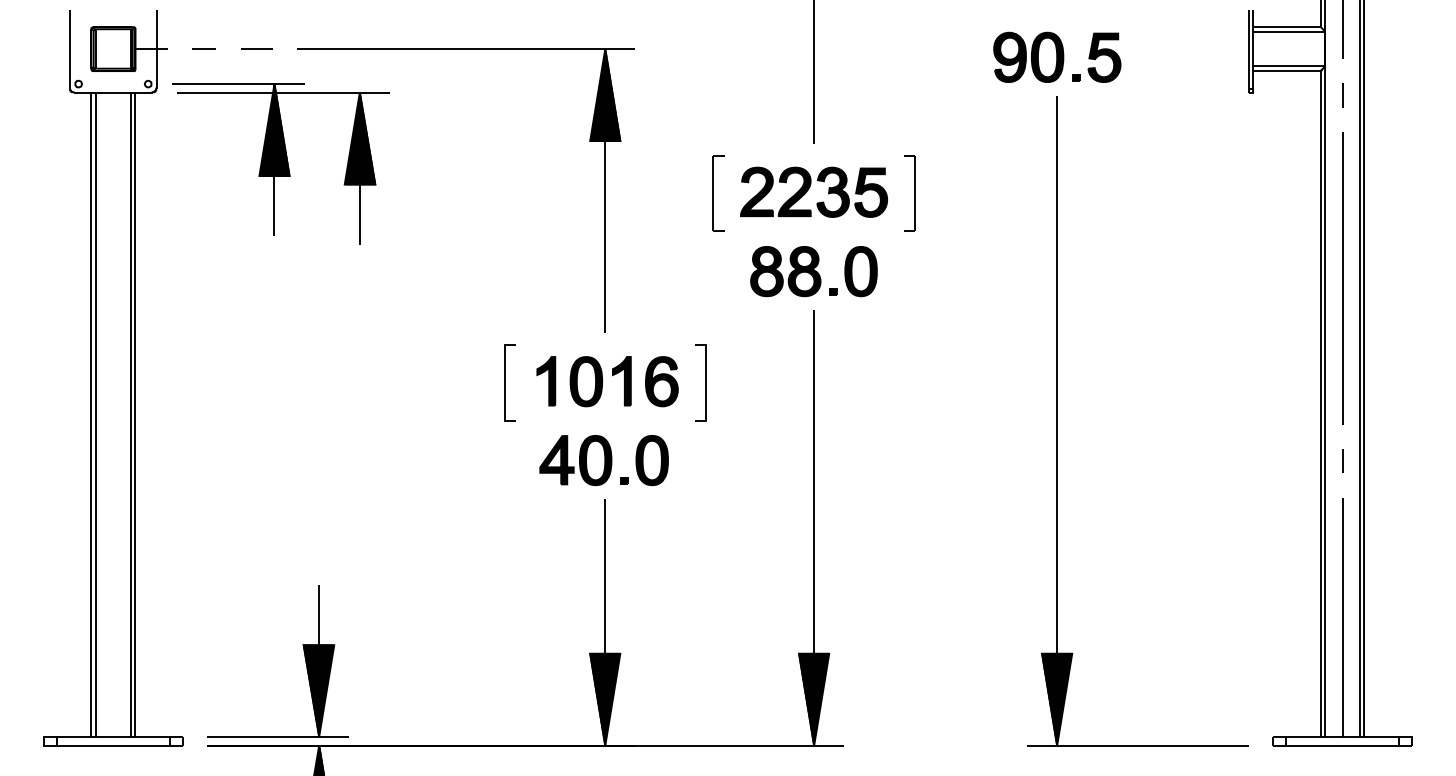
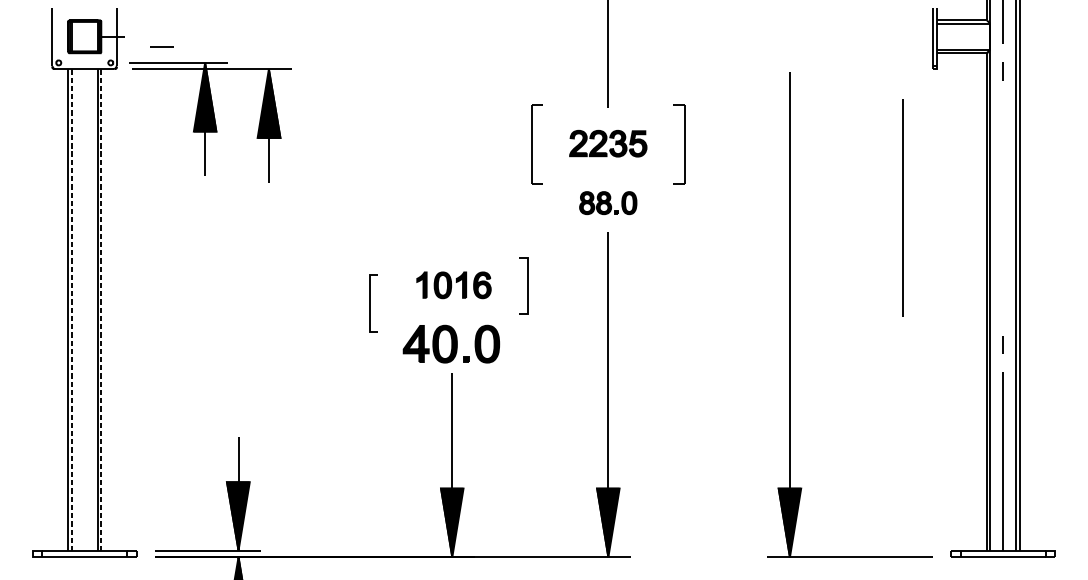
line: (203, 48) -> (152, 36), removed
line: (256, 48) -> (161, 46), moved
part: (1057, 56) -> (790, 42), removed
part: (589, 141) -> (440, 105), removed
part: (813, 191) -> (607, 143), size x0.7
part: (718, 193) -> (536, 144), size x1.4
part: (909, 193) -> (679, 144), size x1.4
part: (813, 271) -> (607, 202), size x0.6
line: (1342, 278) -> (903, 208), moved
part: (607, 381) -> (453, 285), size x0.7
line: (505, 382) -> (370, 303), moved
line: (95, 415) -> (71, 310), solid -> dashed
line: (135, 415) -> (101, 310), solid -> dashed

